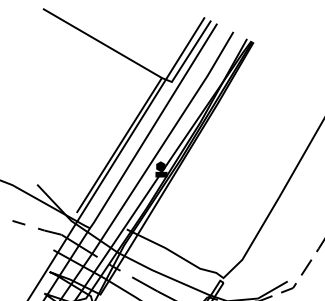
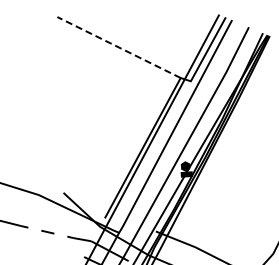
line: (102, 43) -> (119, 47), solid -> dashed

